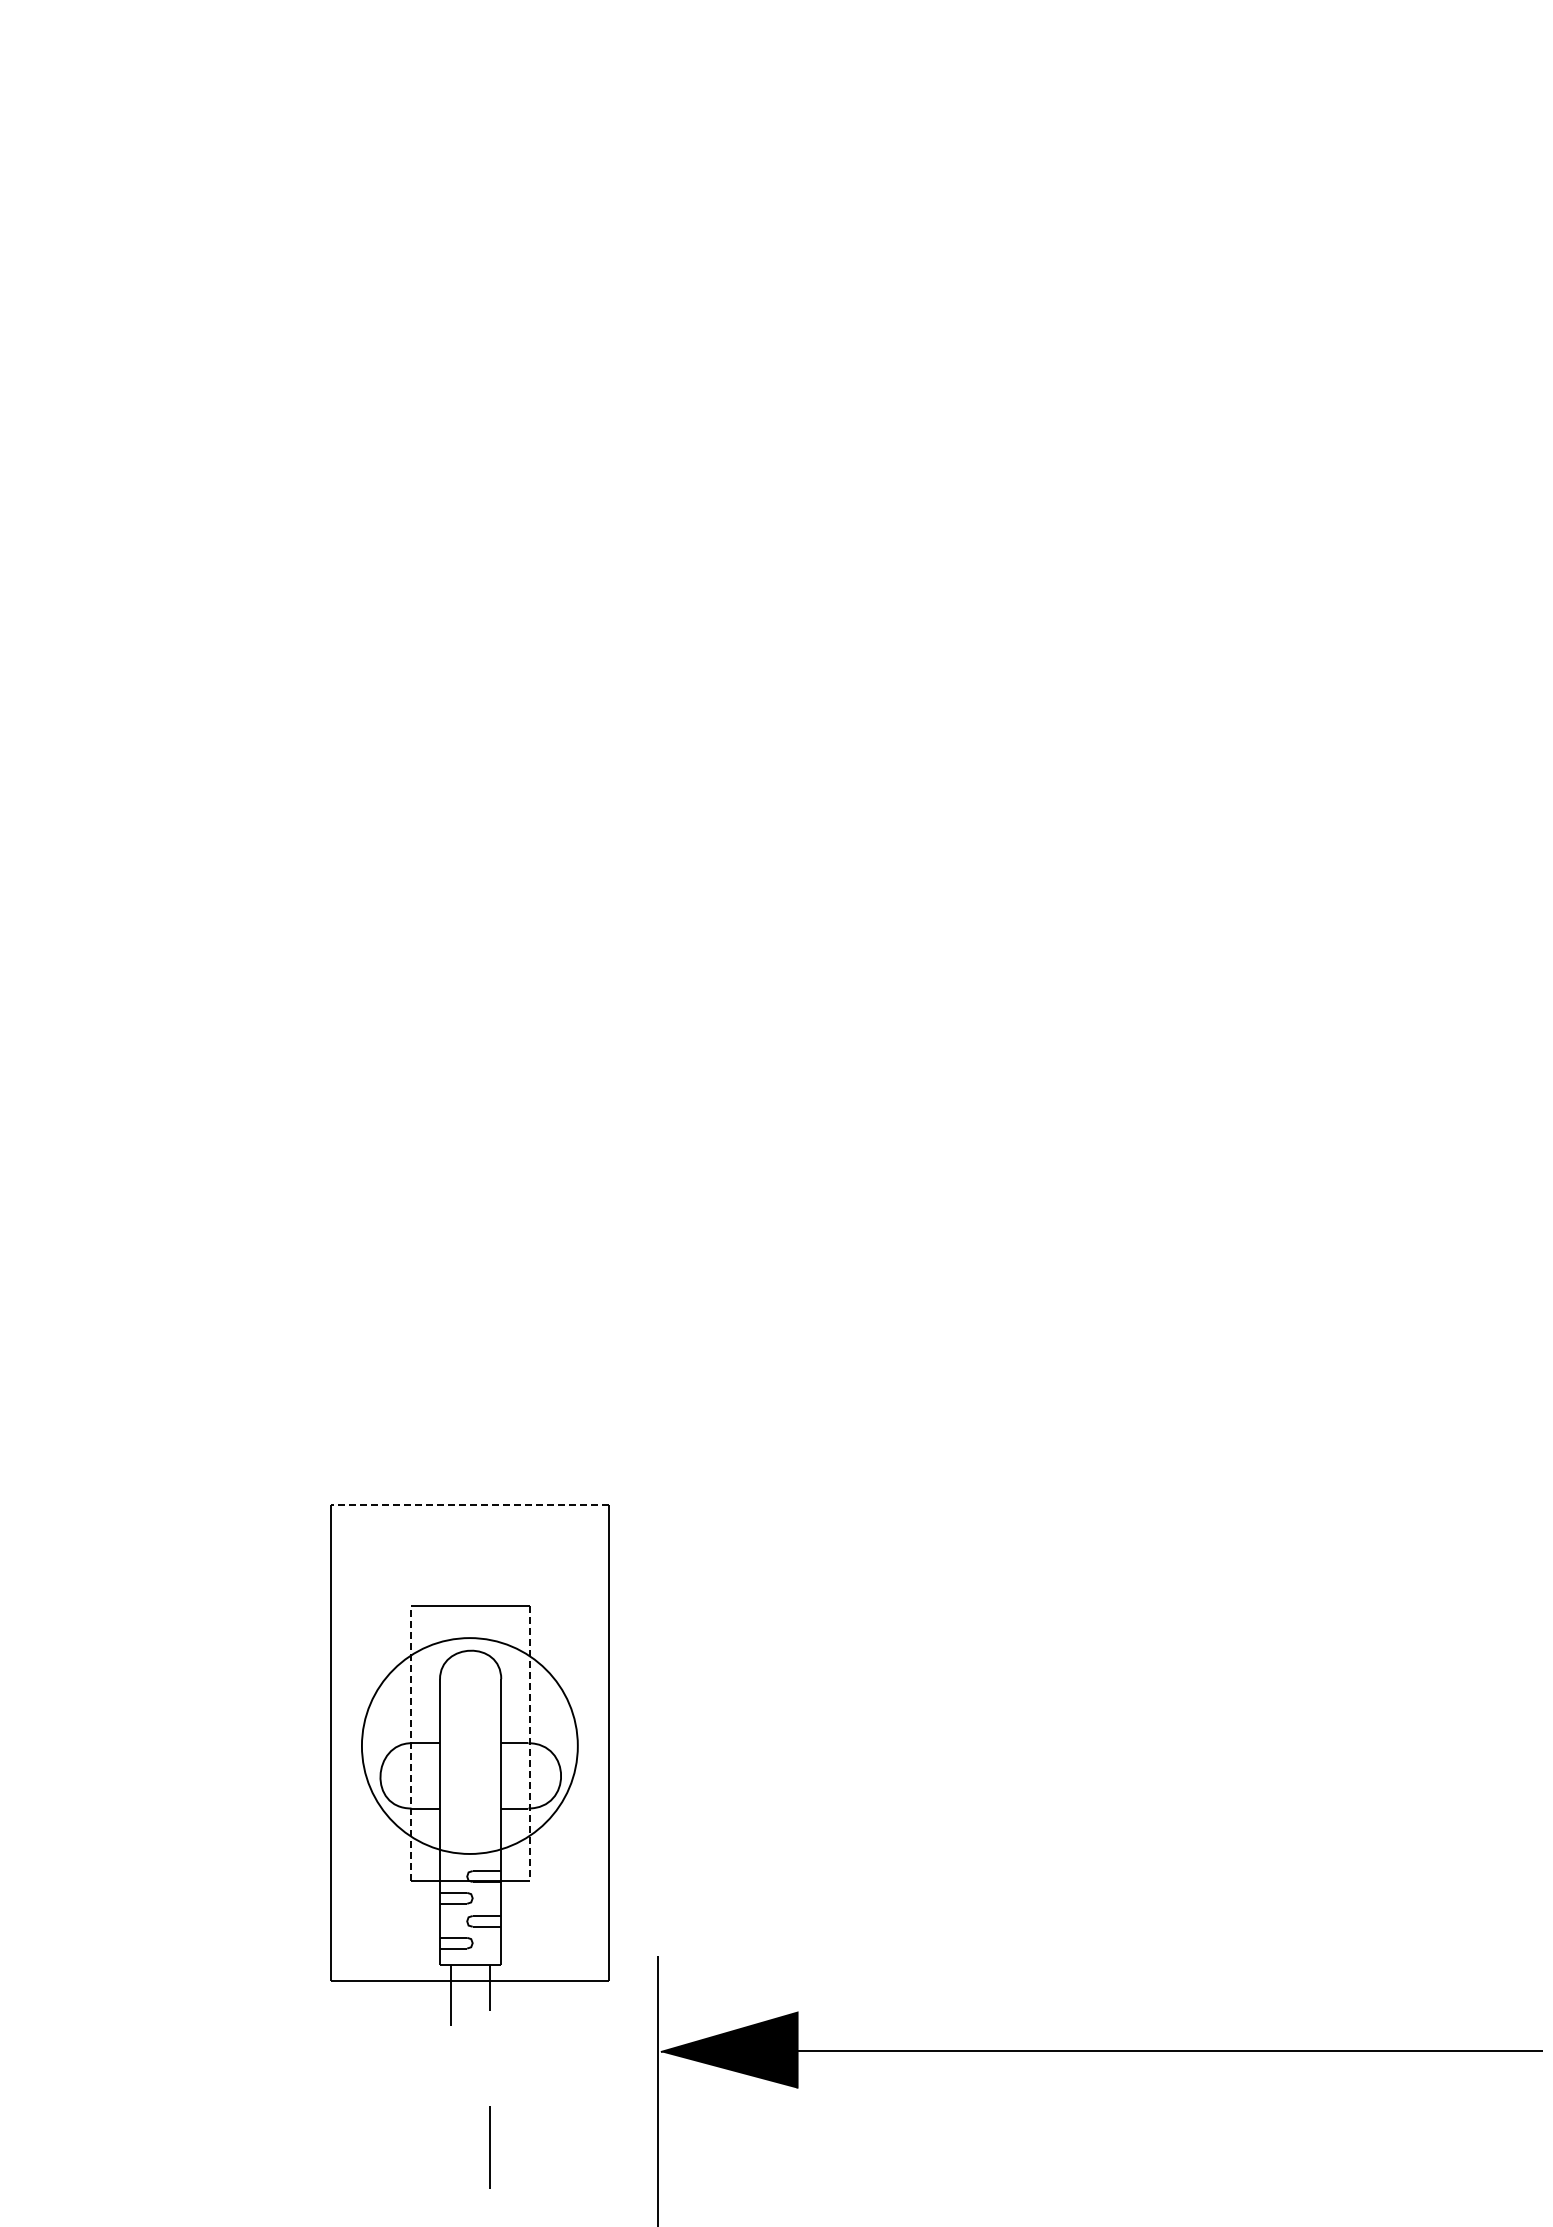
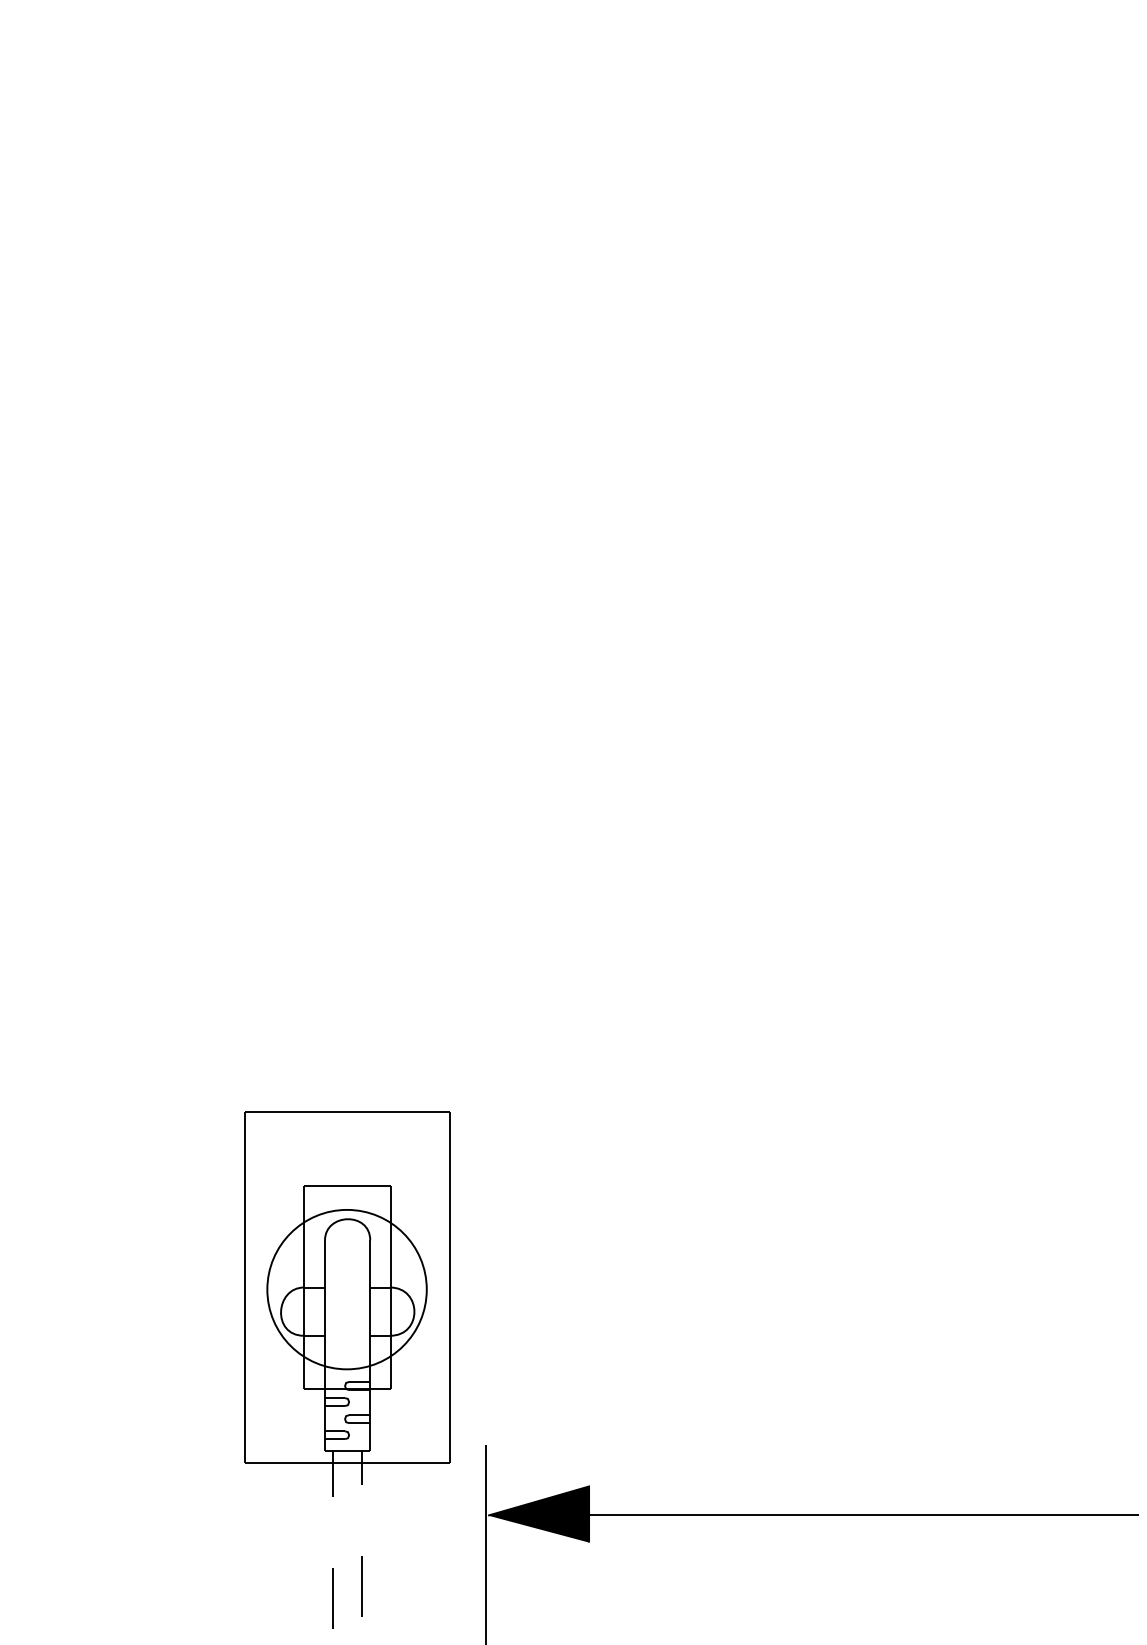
line: (469, 1505) -> (346, 1111), dashed -> solid
line: (411, 1742) -> (303, 1287), dashed -> solid
line: (529, 1743) -> (391, 1287), dashed -> solid
line: (450, 2164) -> (332, 1598), added

